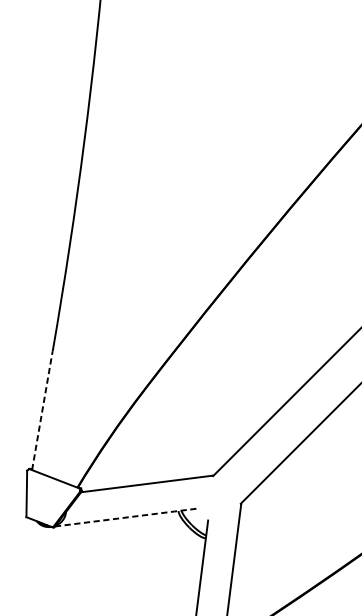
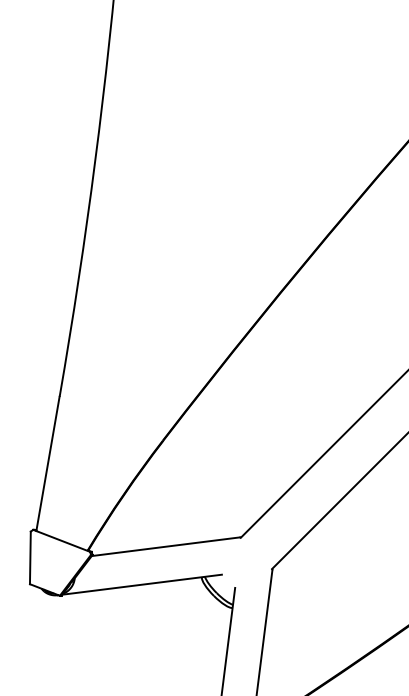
line: (42, 410) -> (48, 463), dashed -> solid
line: (125, 517) -> (141, 584), dashed -> solid

